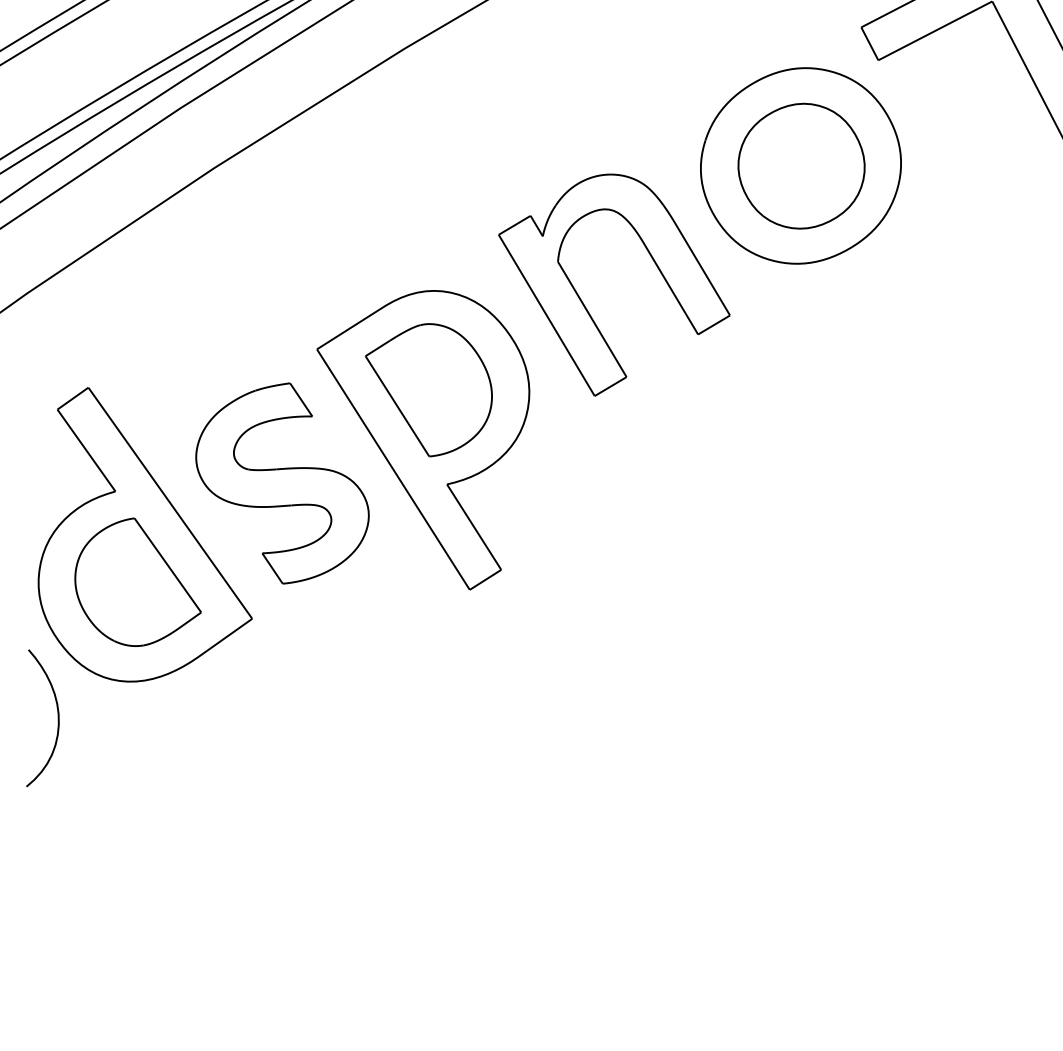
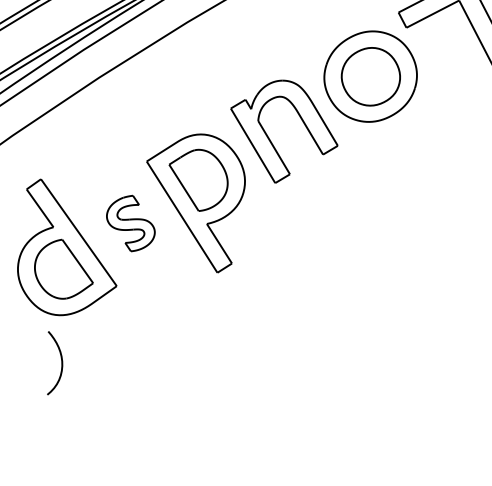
part: (281, 483) -> (130, 223), size x0.6
curve: (57, 718) -> (61, 363), moved

